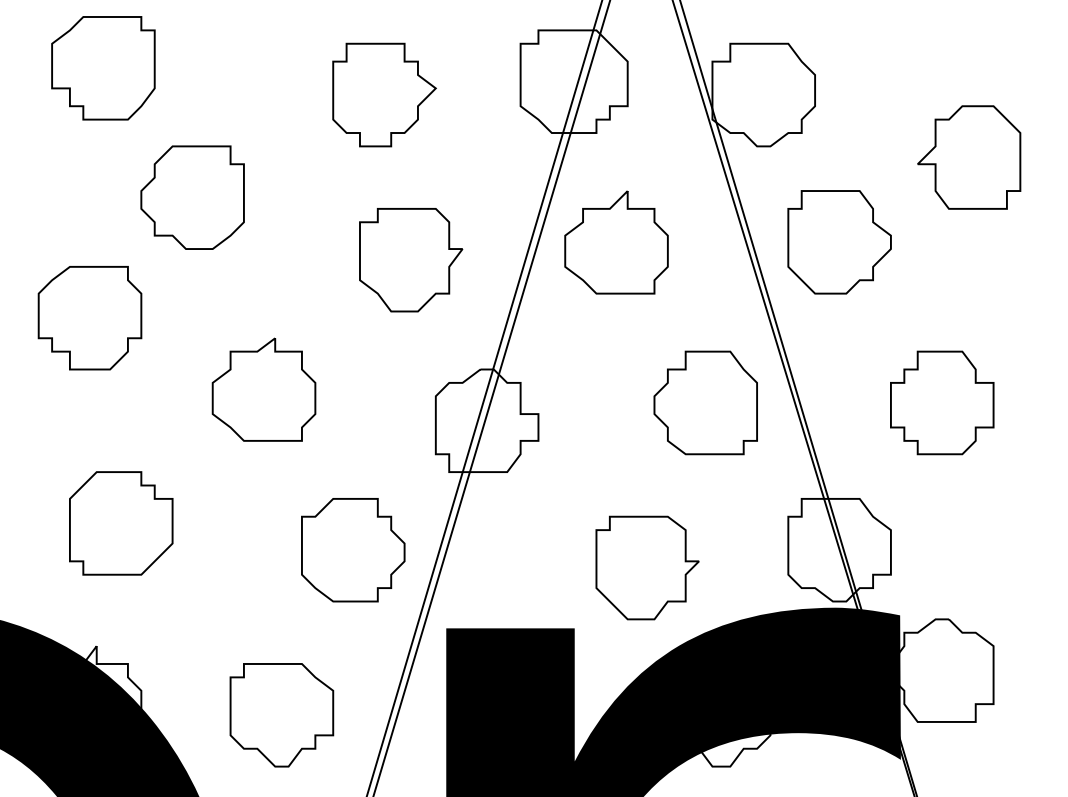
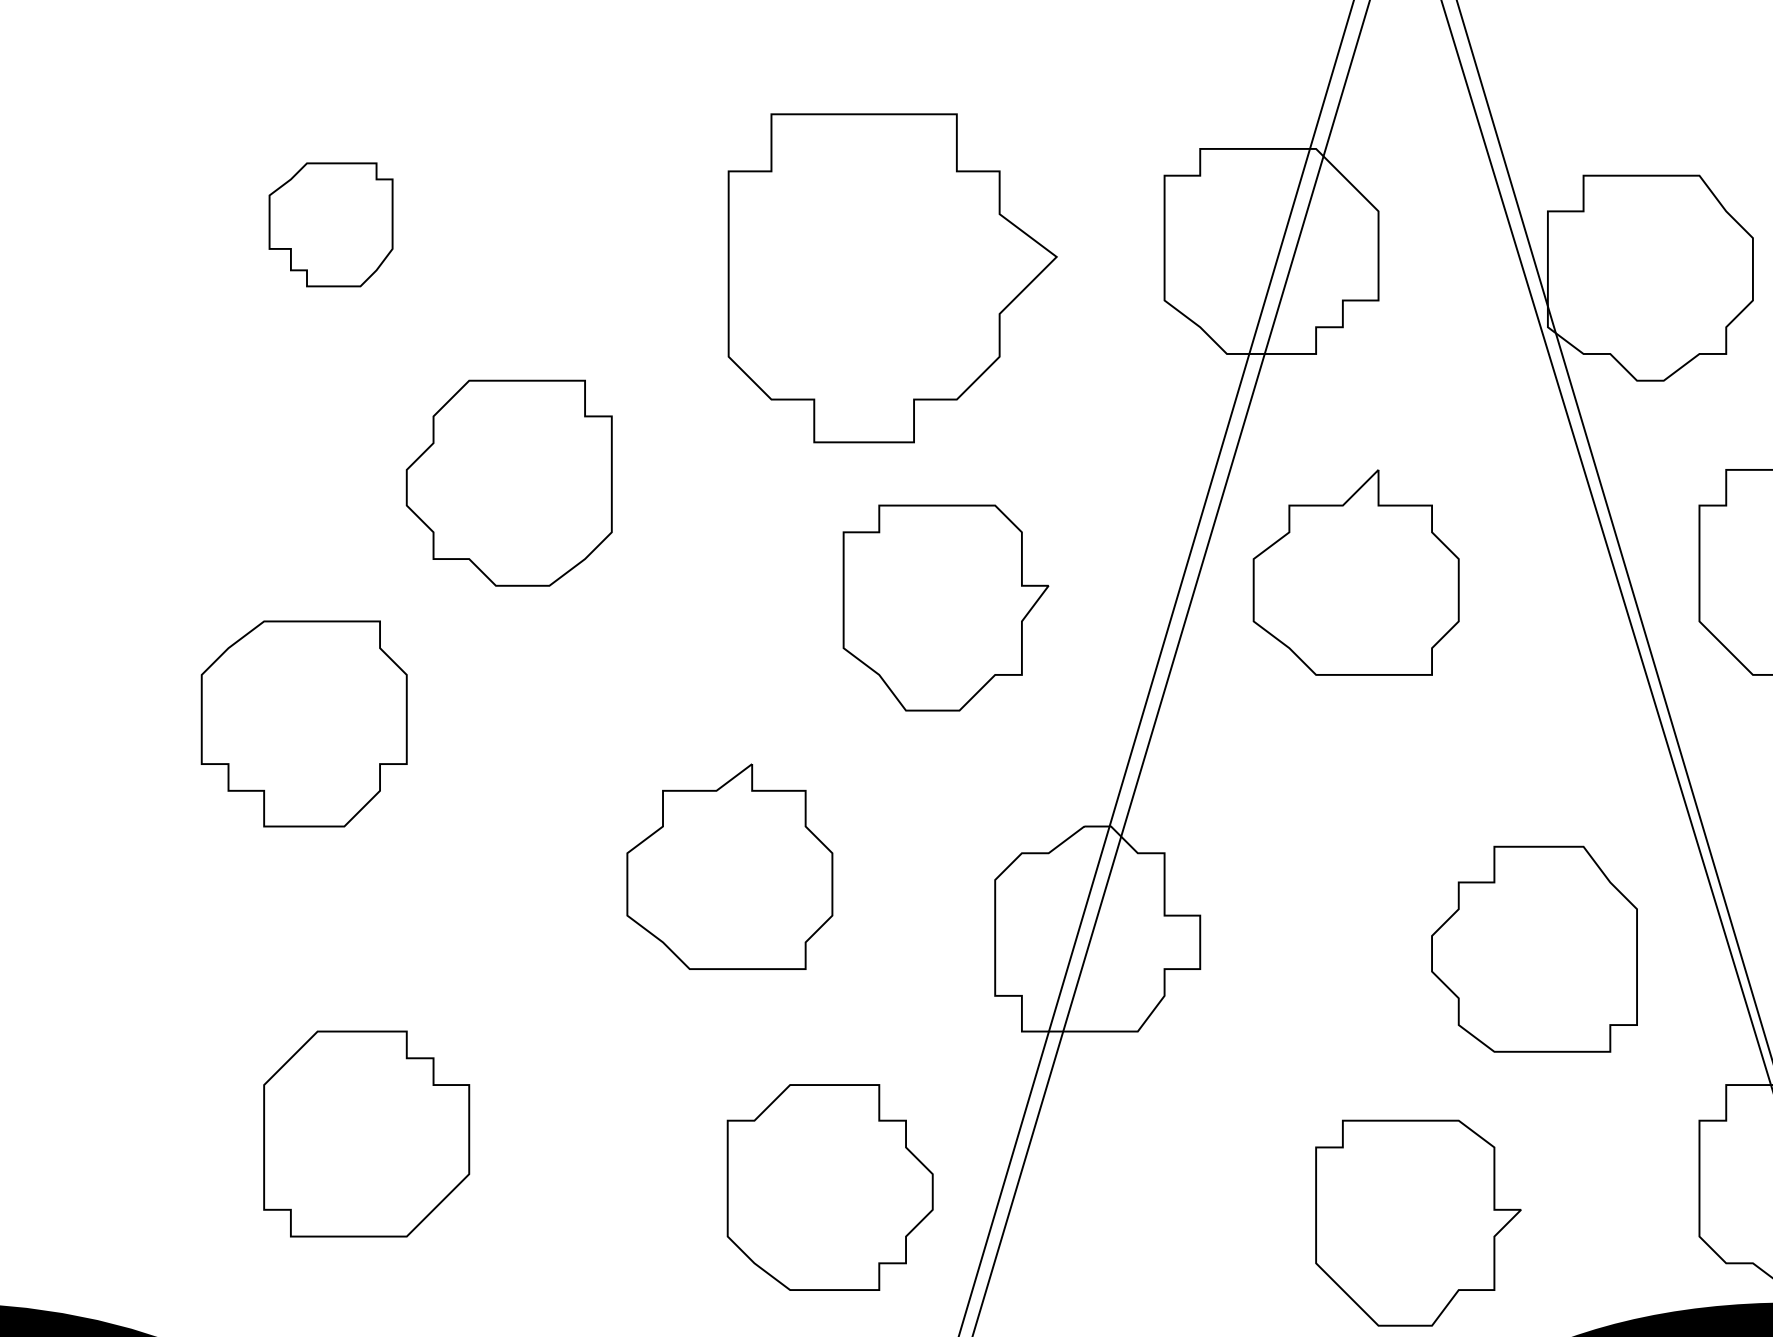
part: (103, 68) -> (331, 225), size x0.6
part: (384, 94) -> (892, 277), size x1.6
part: (263, 389) -> (728, 866), moved
part: (705, 402) -> (1533, 948), moved

